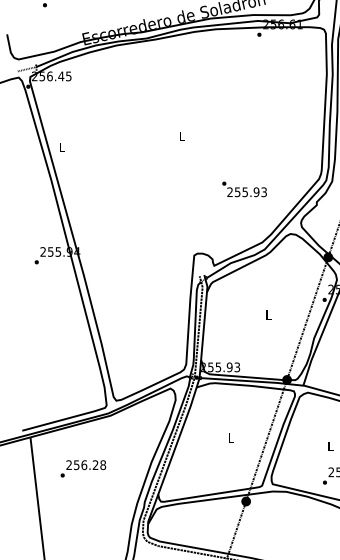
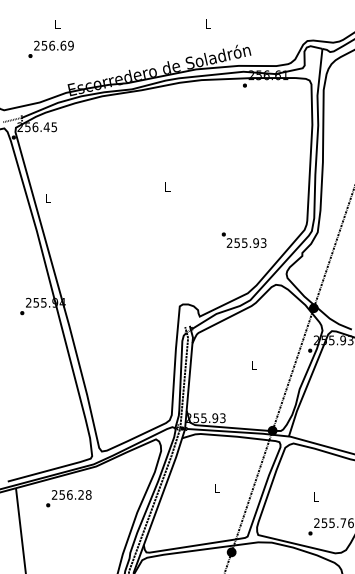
text: (243, 188) -> (243, 239), moved
text: (82, 468) -> (68, 498), moved

